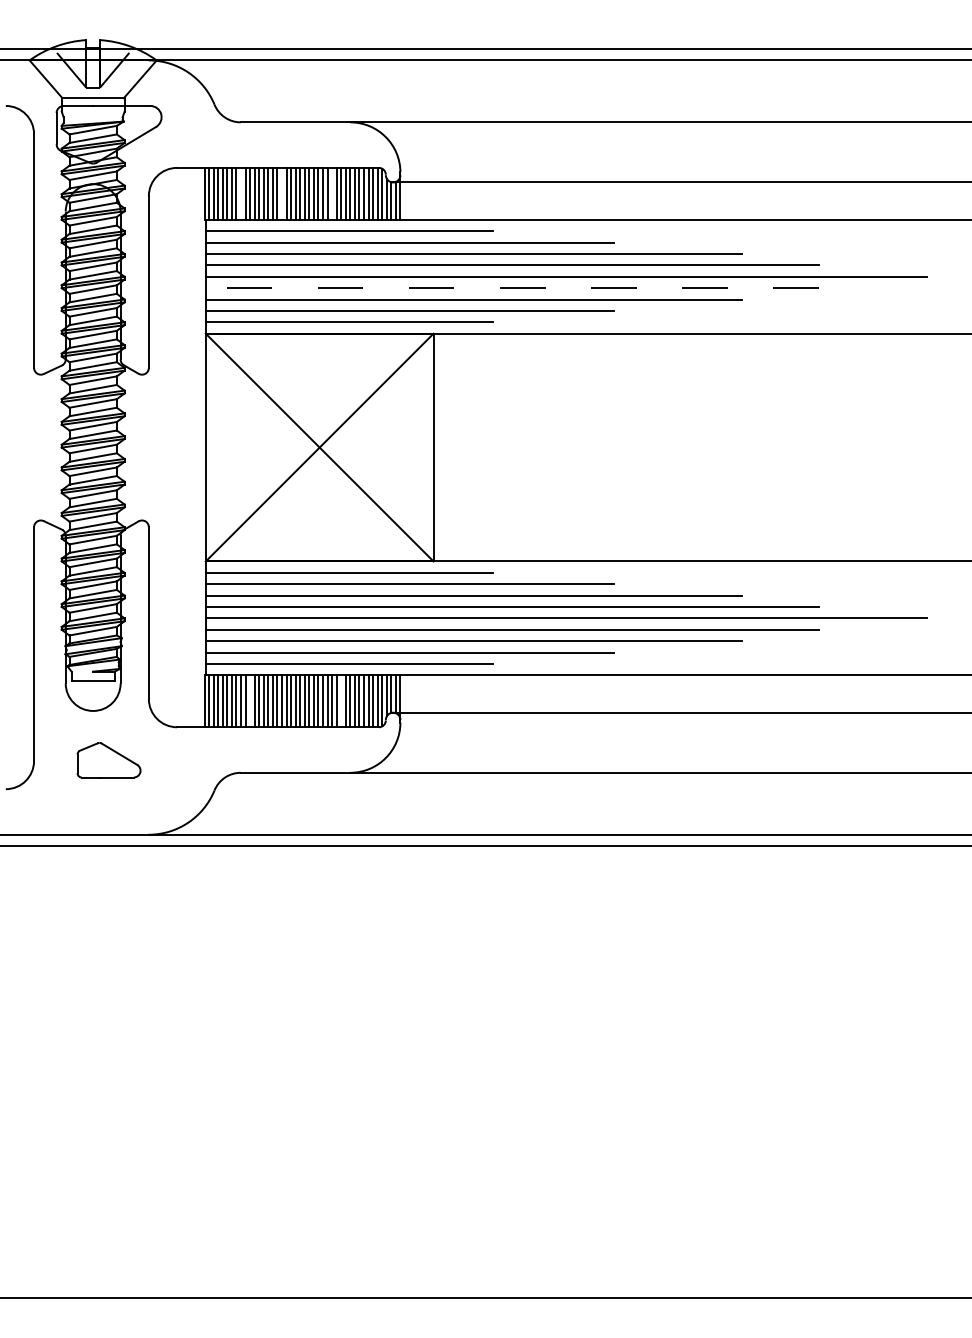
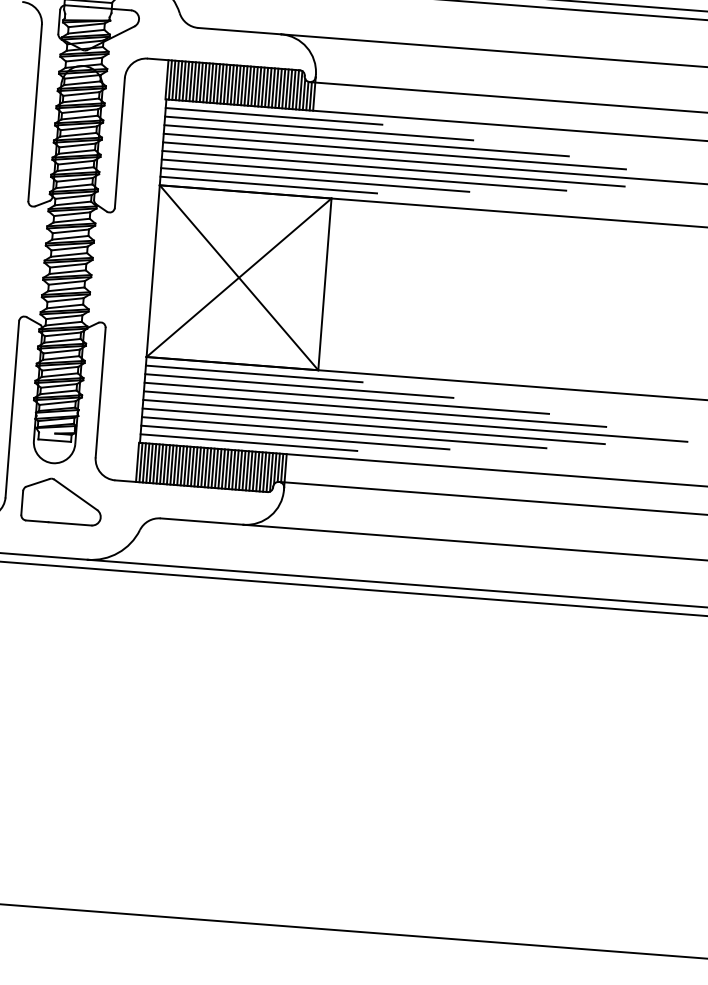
line: (241, 193) -> (194, 81), added
line: (281, 193) -> (225, 83), added
line: (332, 193) -> (263, 86), added
line: (512, 288) -> (393, 169), dashed -> solid
line: (250, 701) -> (172, 465), added
line: (341, 701) -> (240, 470), added
part: (108, 759) -> (61, 500), size x1.67

